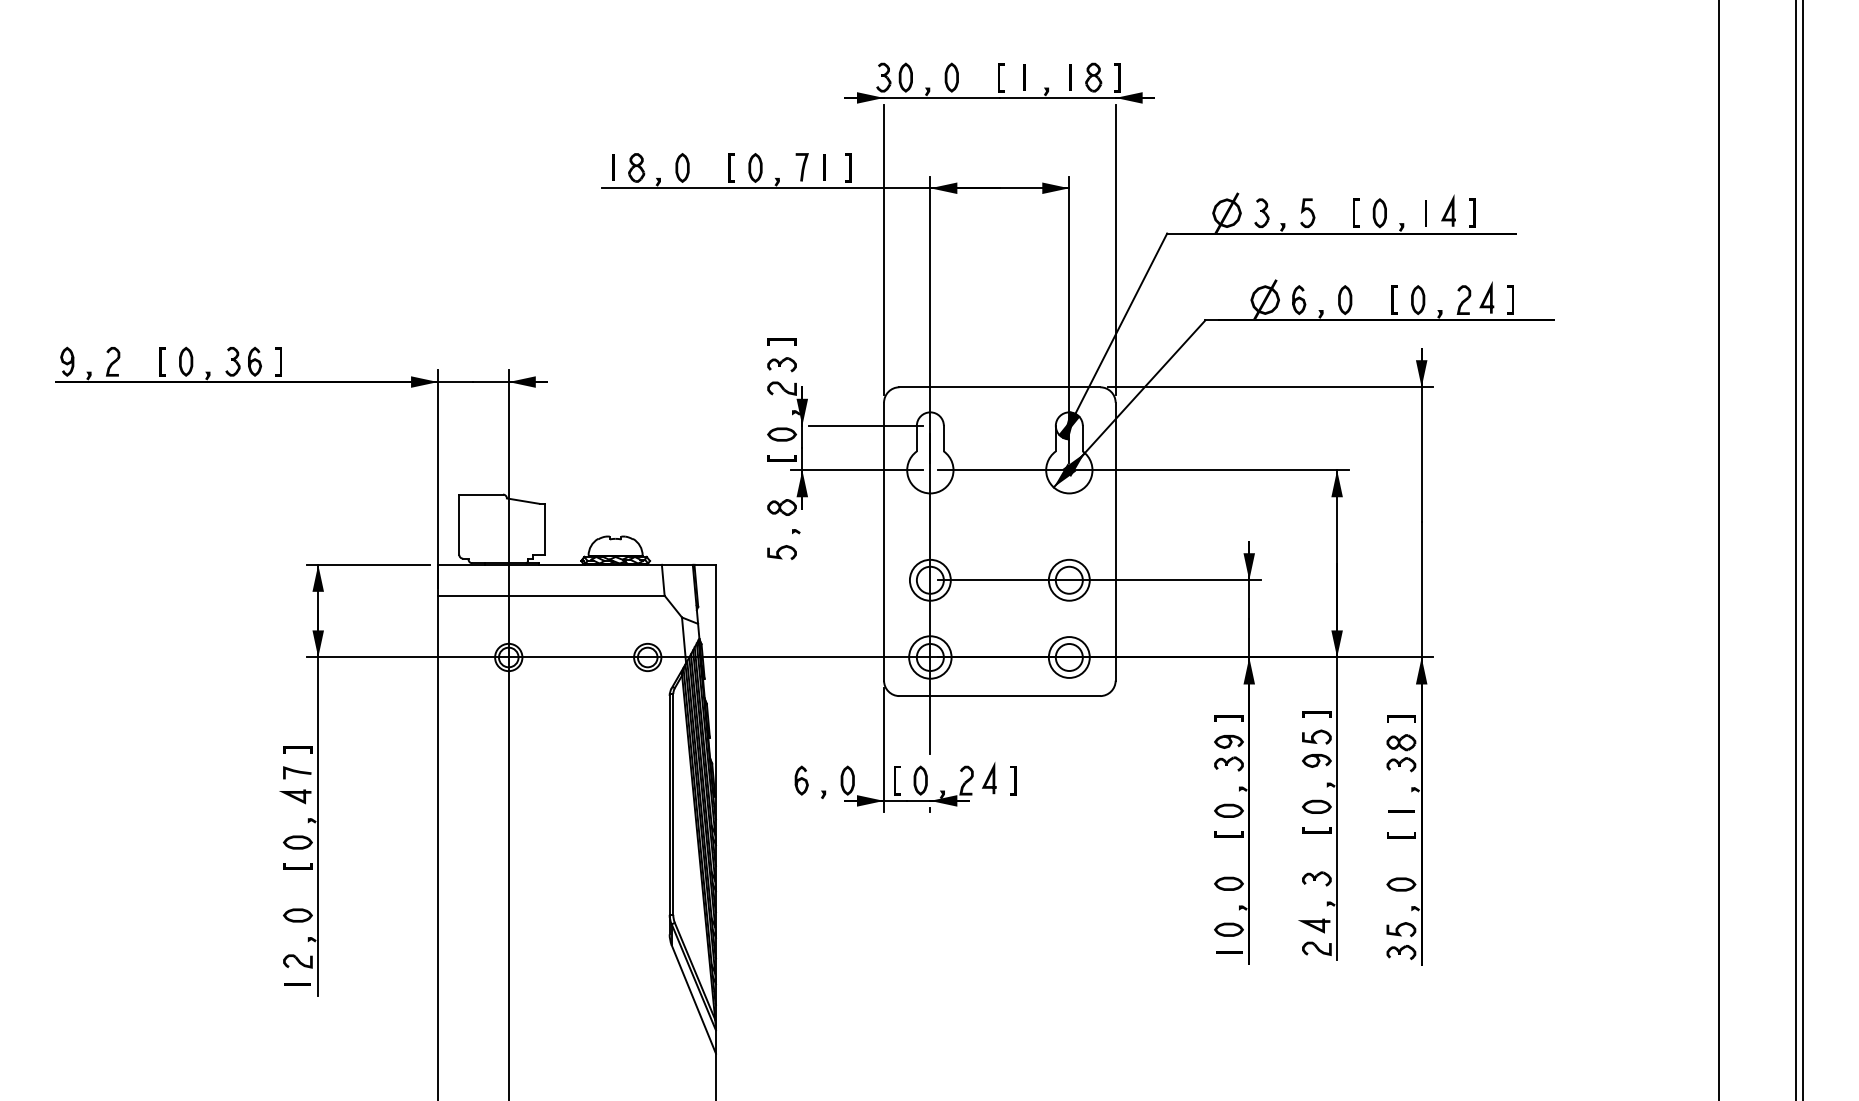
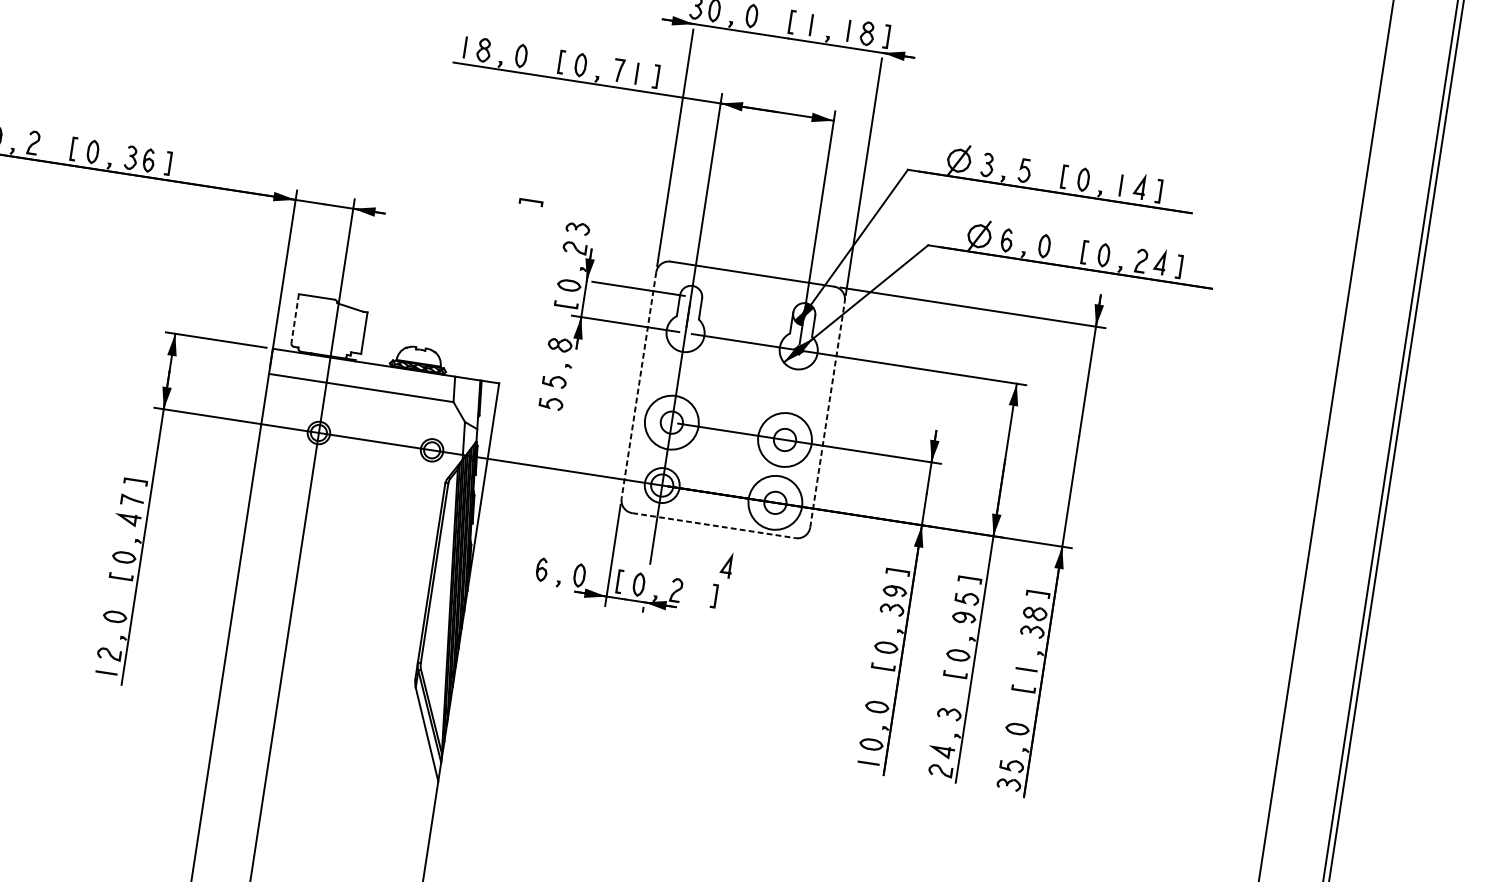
line: (781, 340) -> (530, 201), moved
line: (459, 525) -> (295, 319), solid -> dashed
line: (884, 541) -> (639, 385), solid -> dashed
line: (1115, 541) -> (827, 414), solid -> dashed
curve: (780, 577) -> (550, 401), added
circle: (929, 579) -> (671, 421), size x1.6
circle: (1068, 579) -> (784, 439), size x1.6
circle: (1068, 657) -> (774, 502), size x1.6
line: (1000, 696) -> (714, 526), solid -> dashed
line: (989, 778) -> (726, 565), moved

